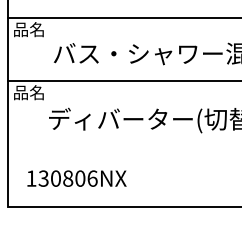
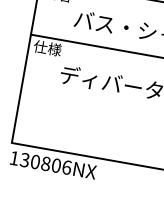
text: (28, 92) -> (47, 48), 品名 -> 仕様
text: (76, 178) -> (53, 165), moved

